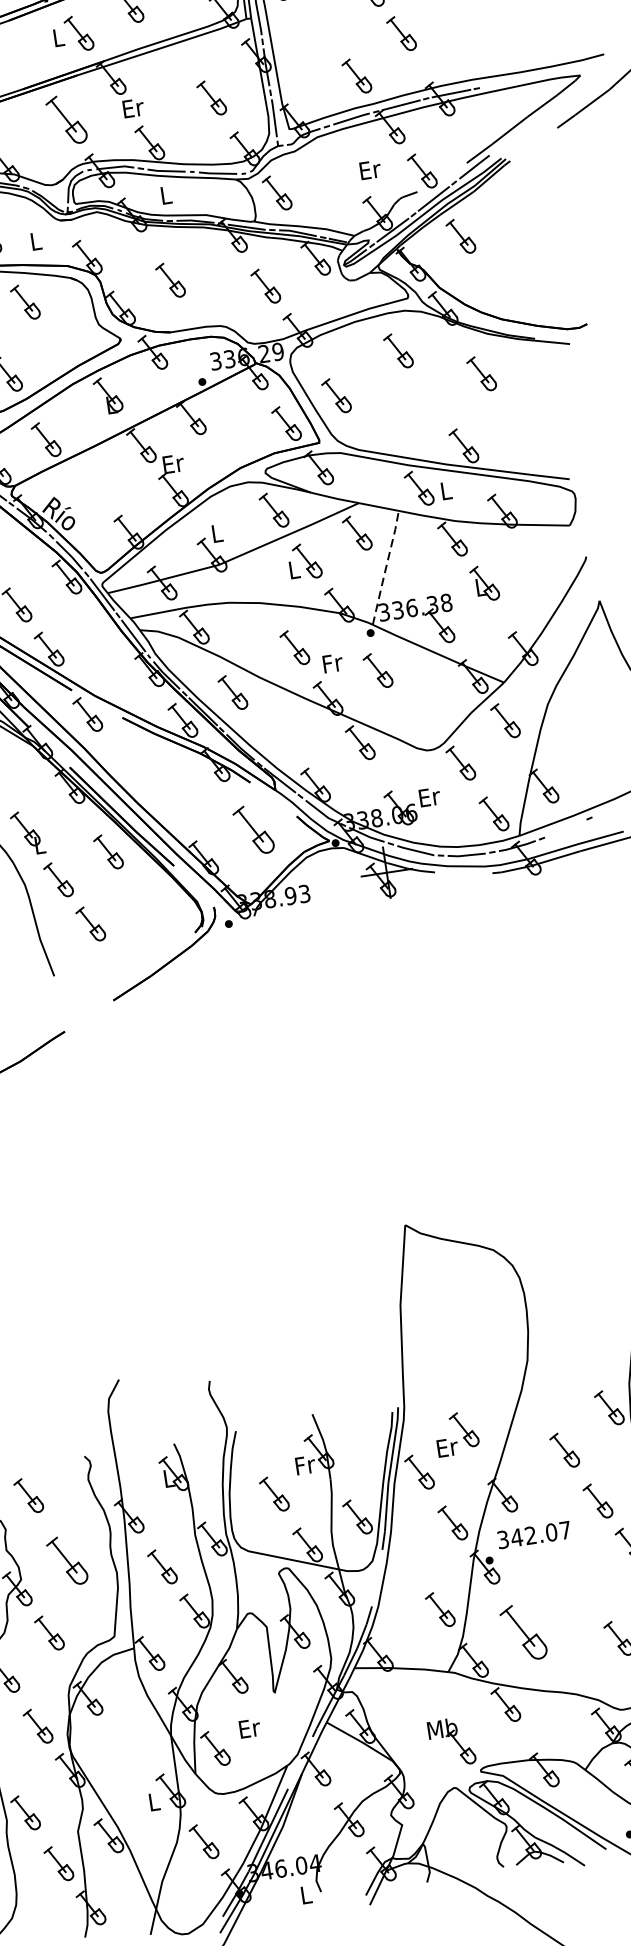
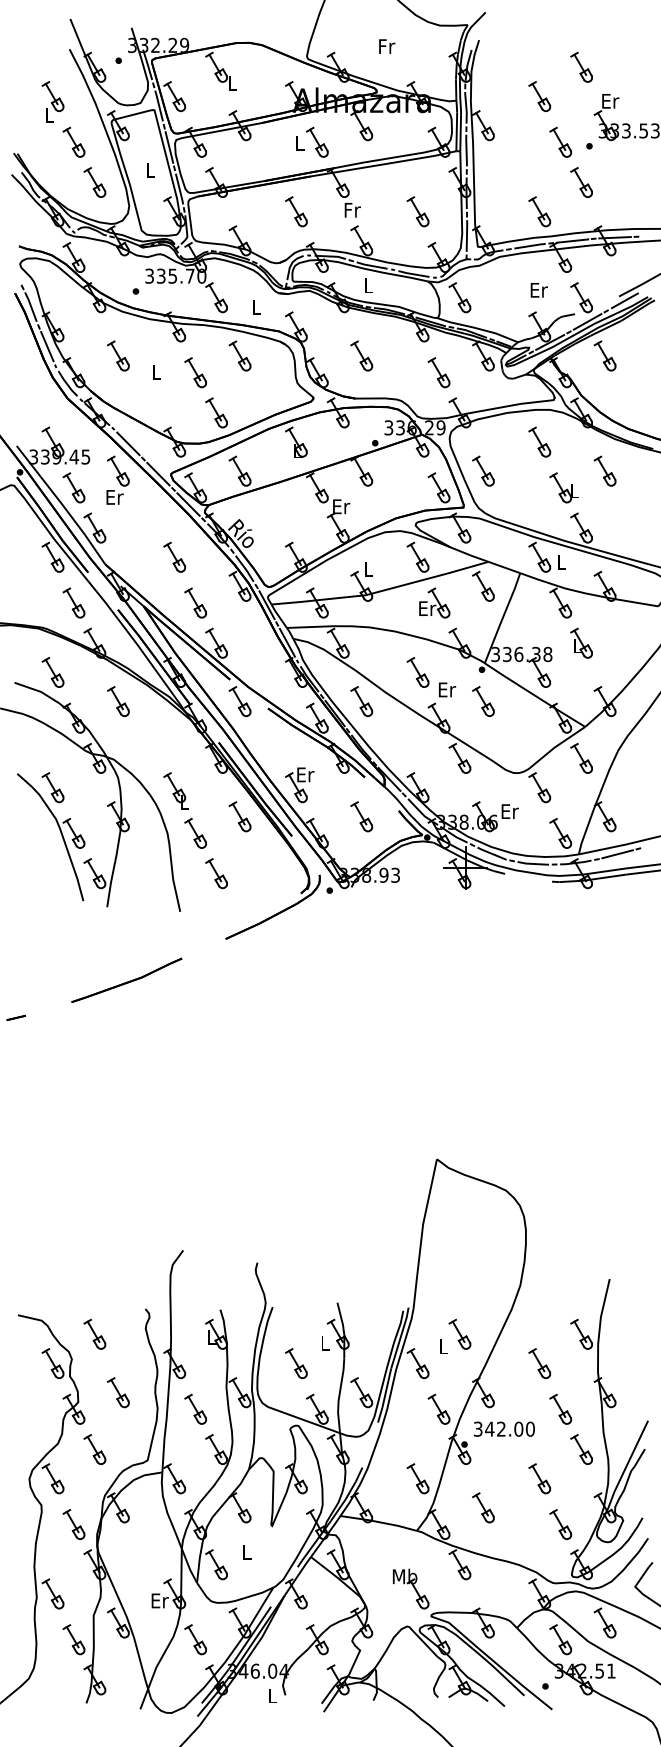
text: (133, 108) -> (352, 210), Er -> Fr
part: (66, 119) -> (296, 211), size x0.71
part: (434, 400) -> (563, 487), added
line: (385, 566) -> (502, 617), dashed -> solid
text: (294, 569) -> (427, 608), L -> Er
text: (333, 662) -> (447, 689), Fr -> Er
part: (173, 804) -> (299, 785), added
line: (565, 828) -> (617, 854), added
part: (253, 829) -> (361, 816), size x0.71
text: (446, 1447) -> (443, 1346), Er -> L
text: (305, 1465) -> (325, 1343), Fr -> L
text: (564, 1529) -> (529, 1428), 342.07 -> 342.00
part: (67, 1560) -> (118, 1392), size x0.71
part: (585, 1587) -> (539, 1478), added
part: (523, 1632) -> (483, 1507), size x0.62
text: (248, 1728) -> (246, 1552), Er -> L
text: (153, 1801) -> (159, 1600), L -> Er

